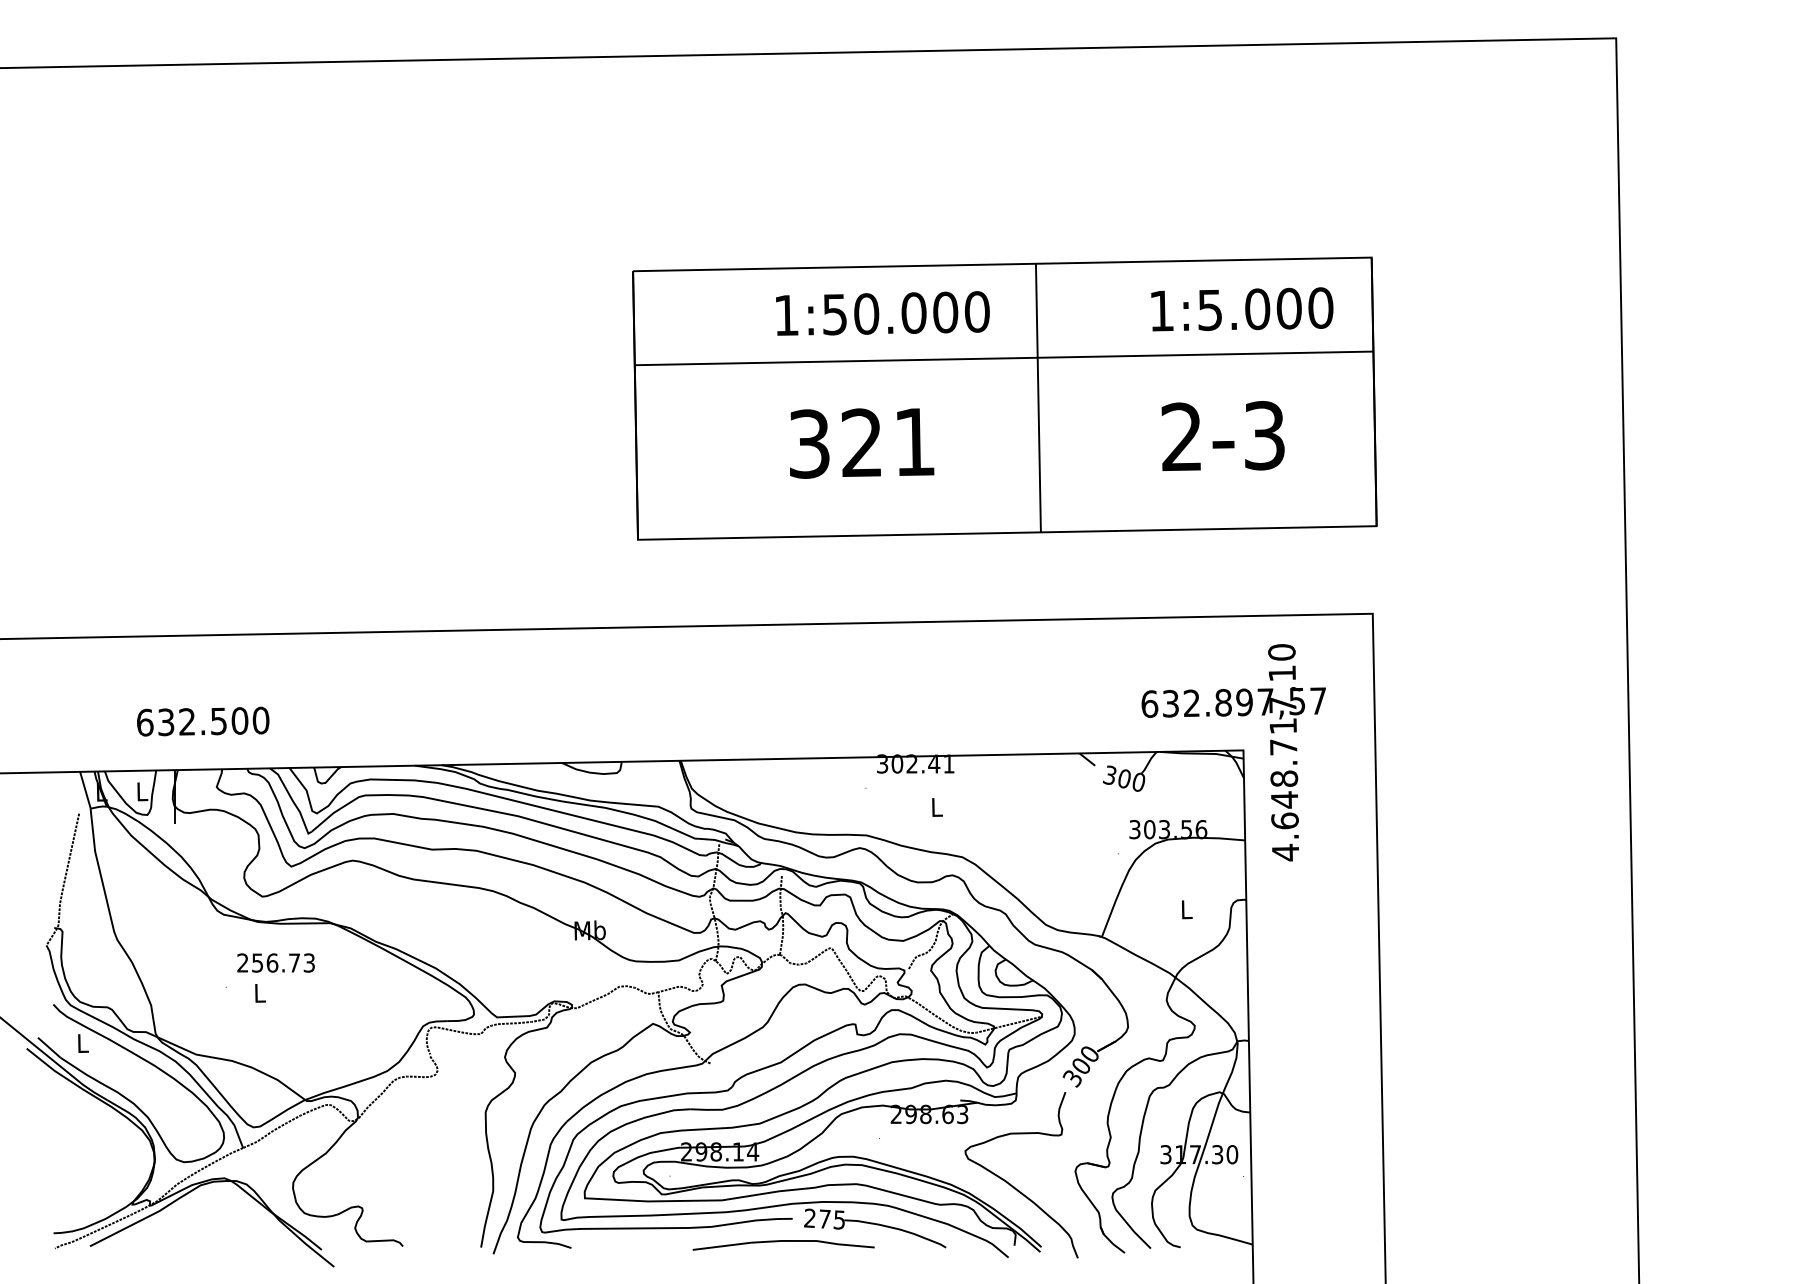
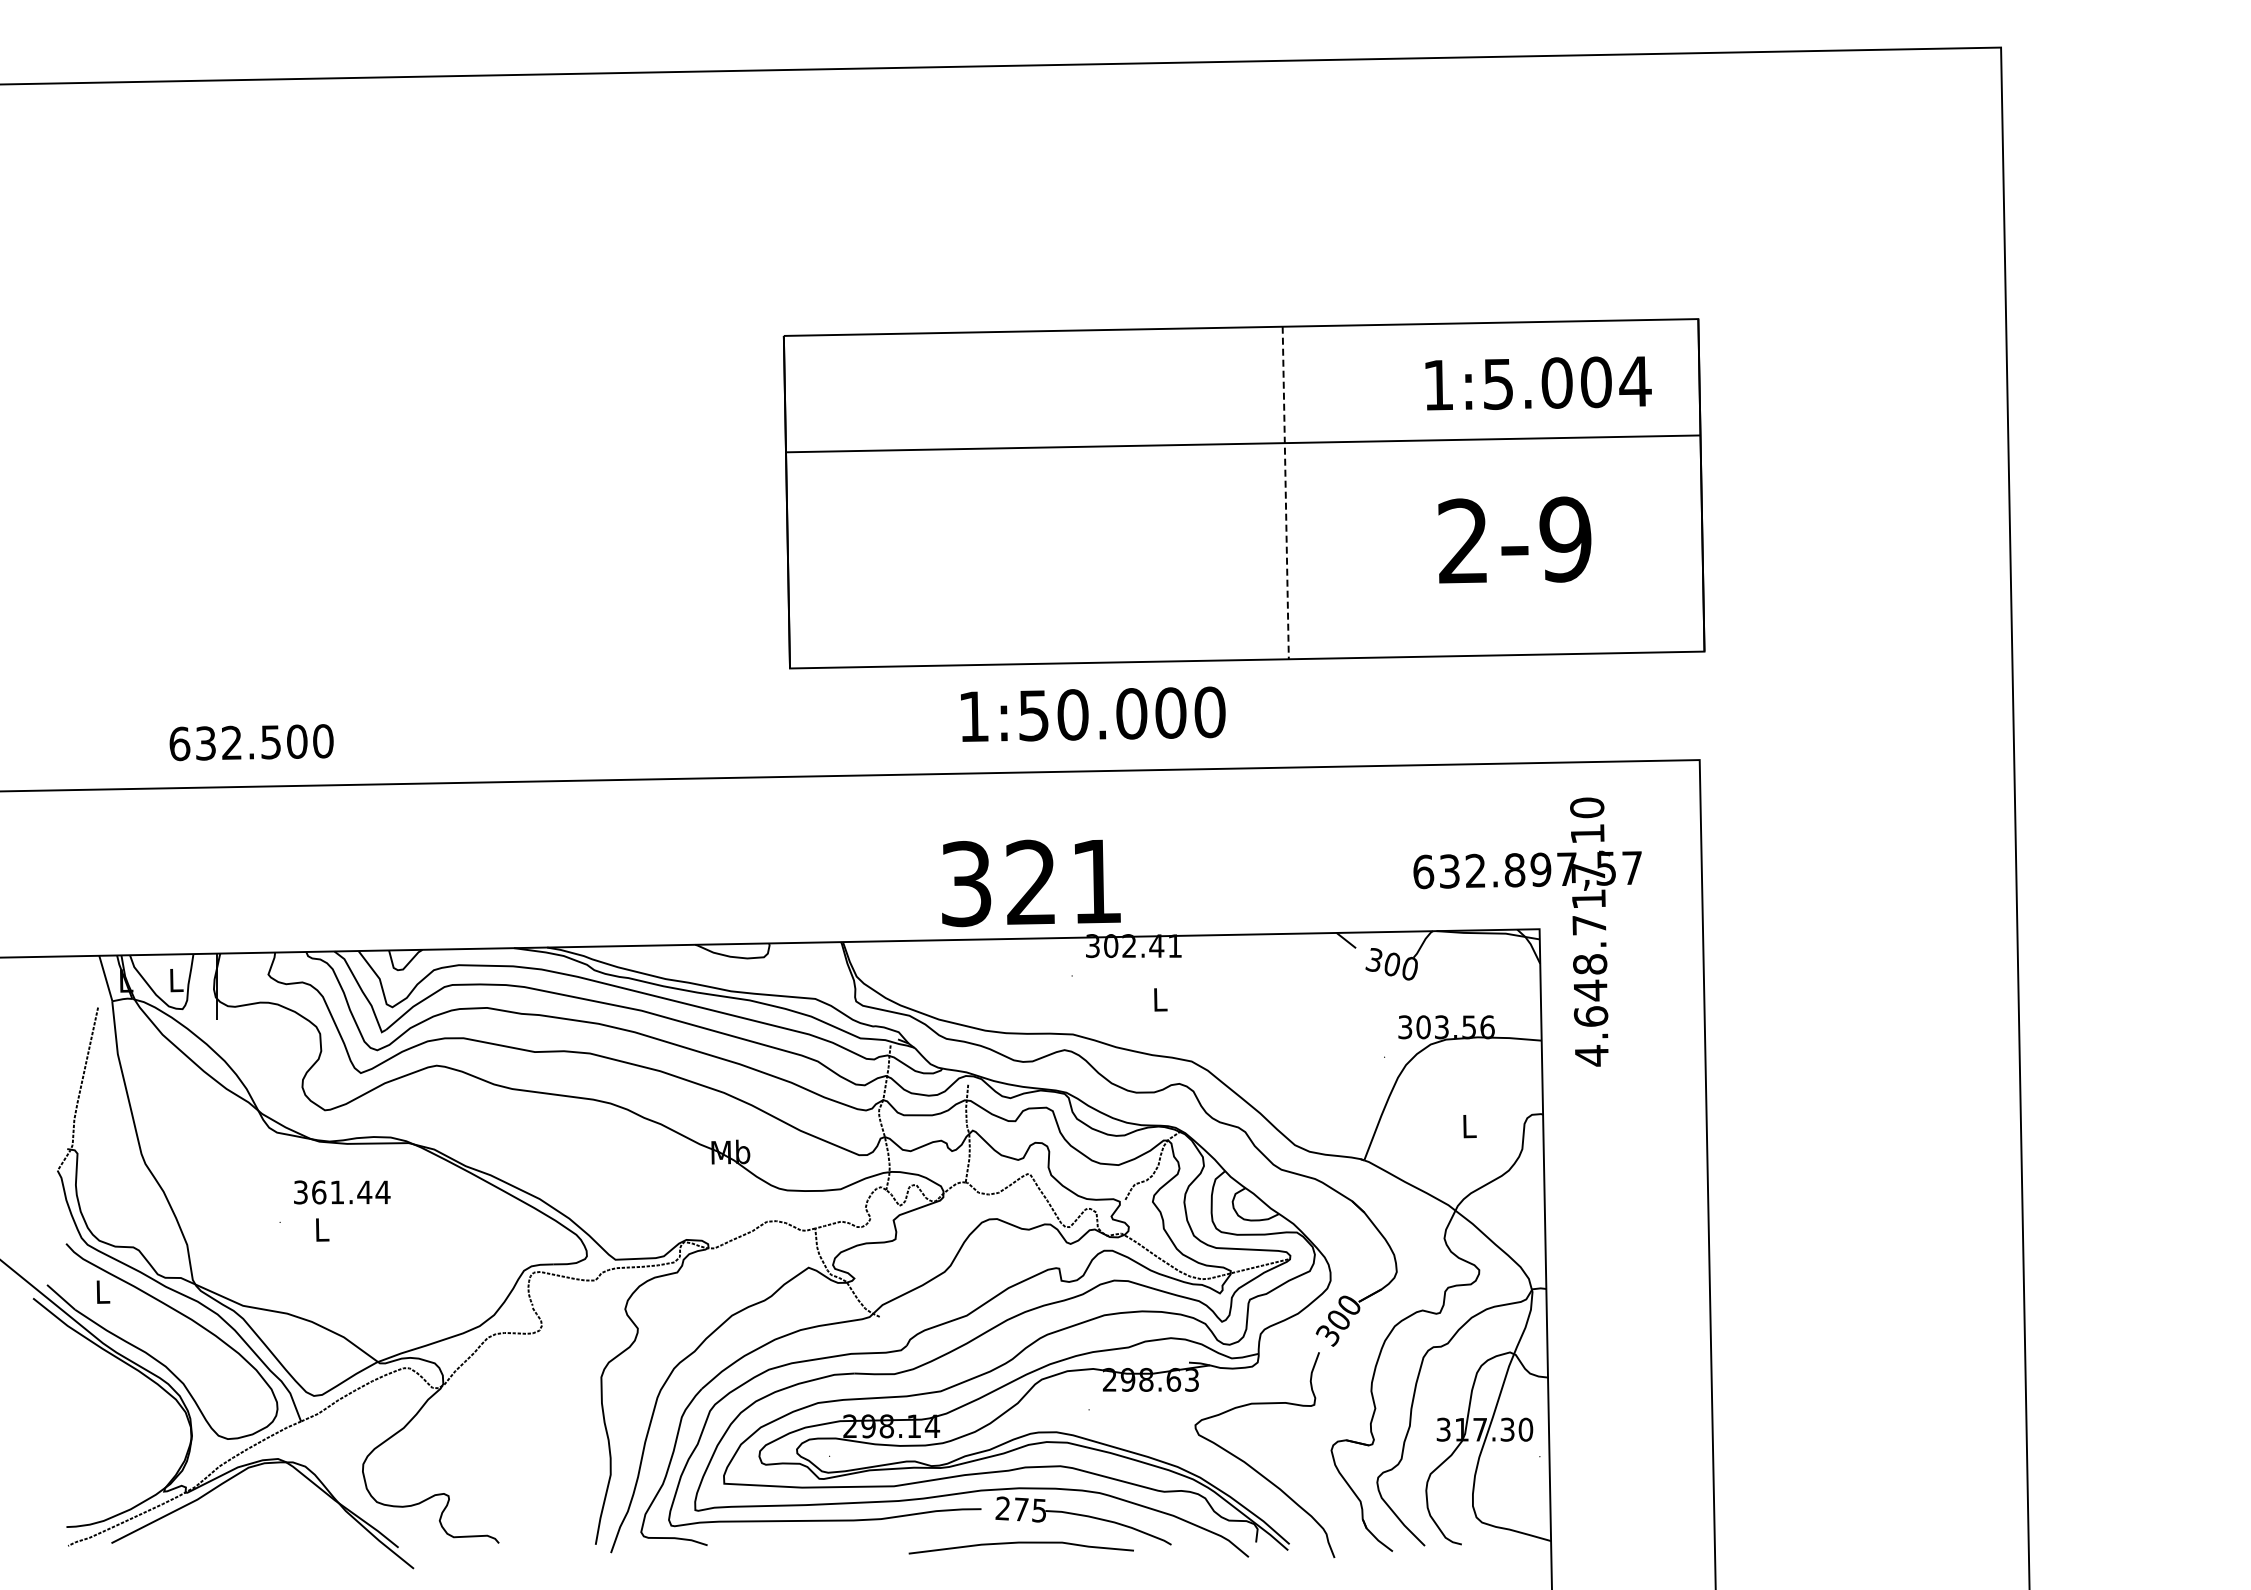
text: (1320, 308) -> (1635, 381), 1:5.000 -> 1:5.004
text: (883, 312) -> (1093, 713), moved
line: (1038, 398) -> (1285, 493), solid -> dashed
text: (1264, 435) -> (1565, 539), 2-3 -> 2-9
text: (862, 443) -> (1031, 883), moved
text: (203, 721) -> (251, 742), moved
text: (276, 963) -> (342, 1192), 256.73 -> 361.44
curve: (782, 1241) -> (1020, 1543), moved

